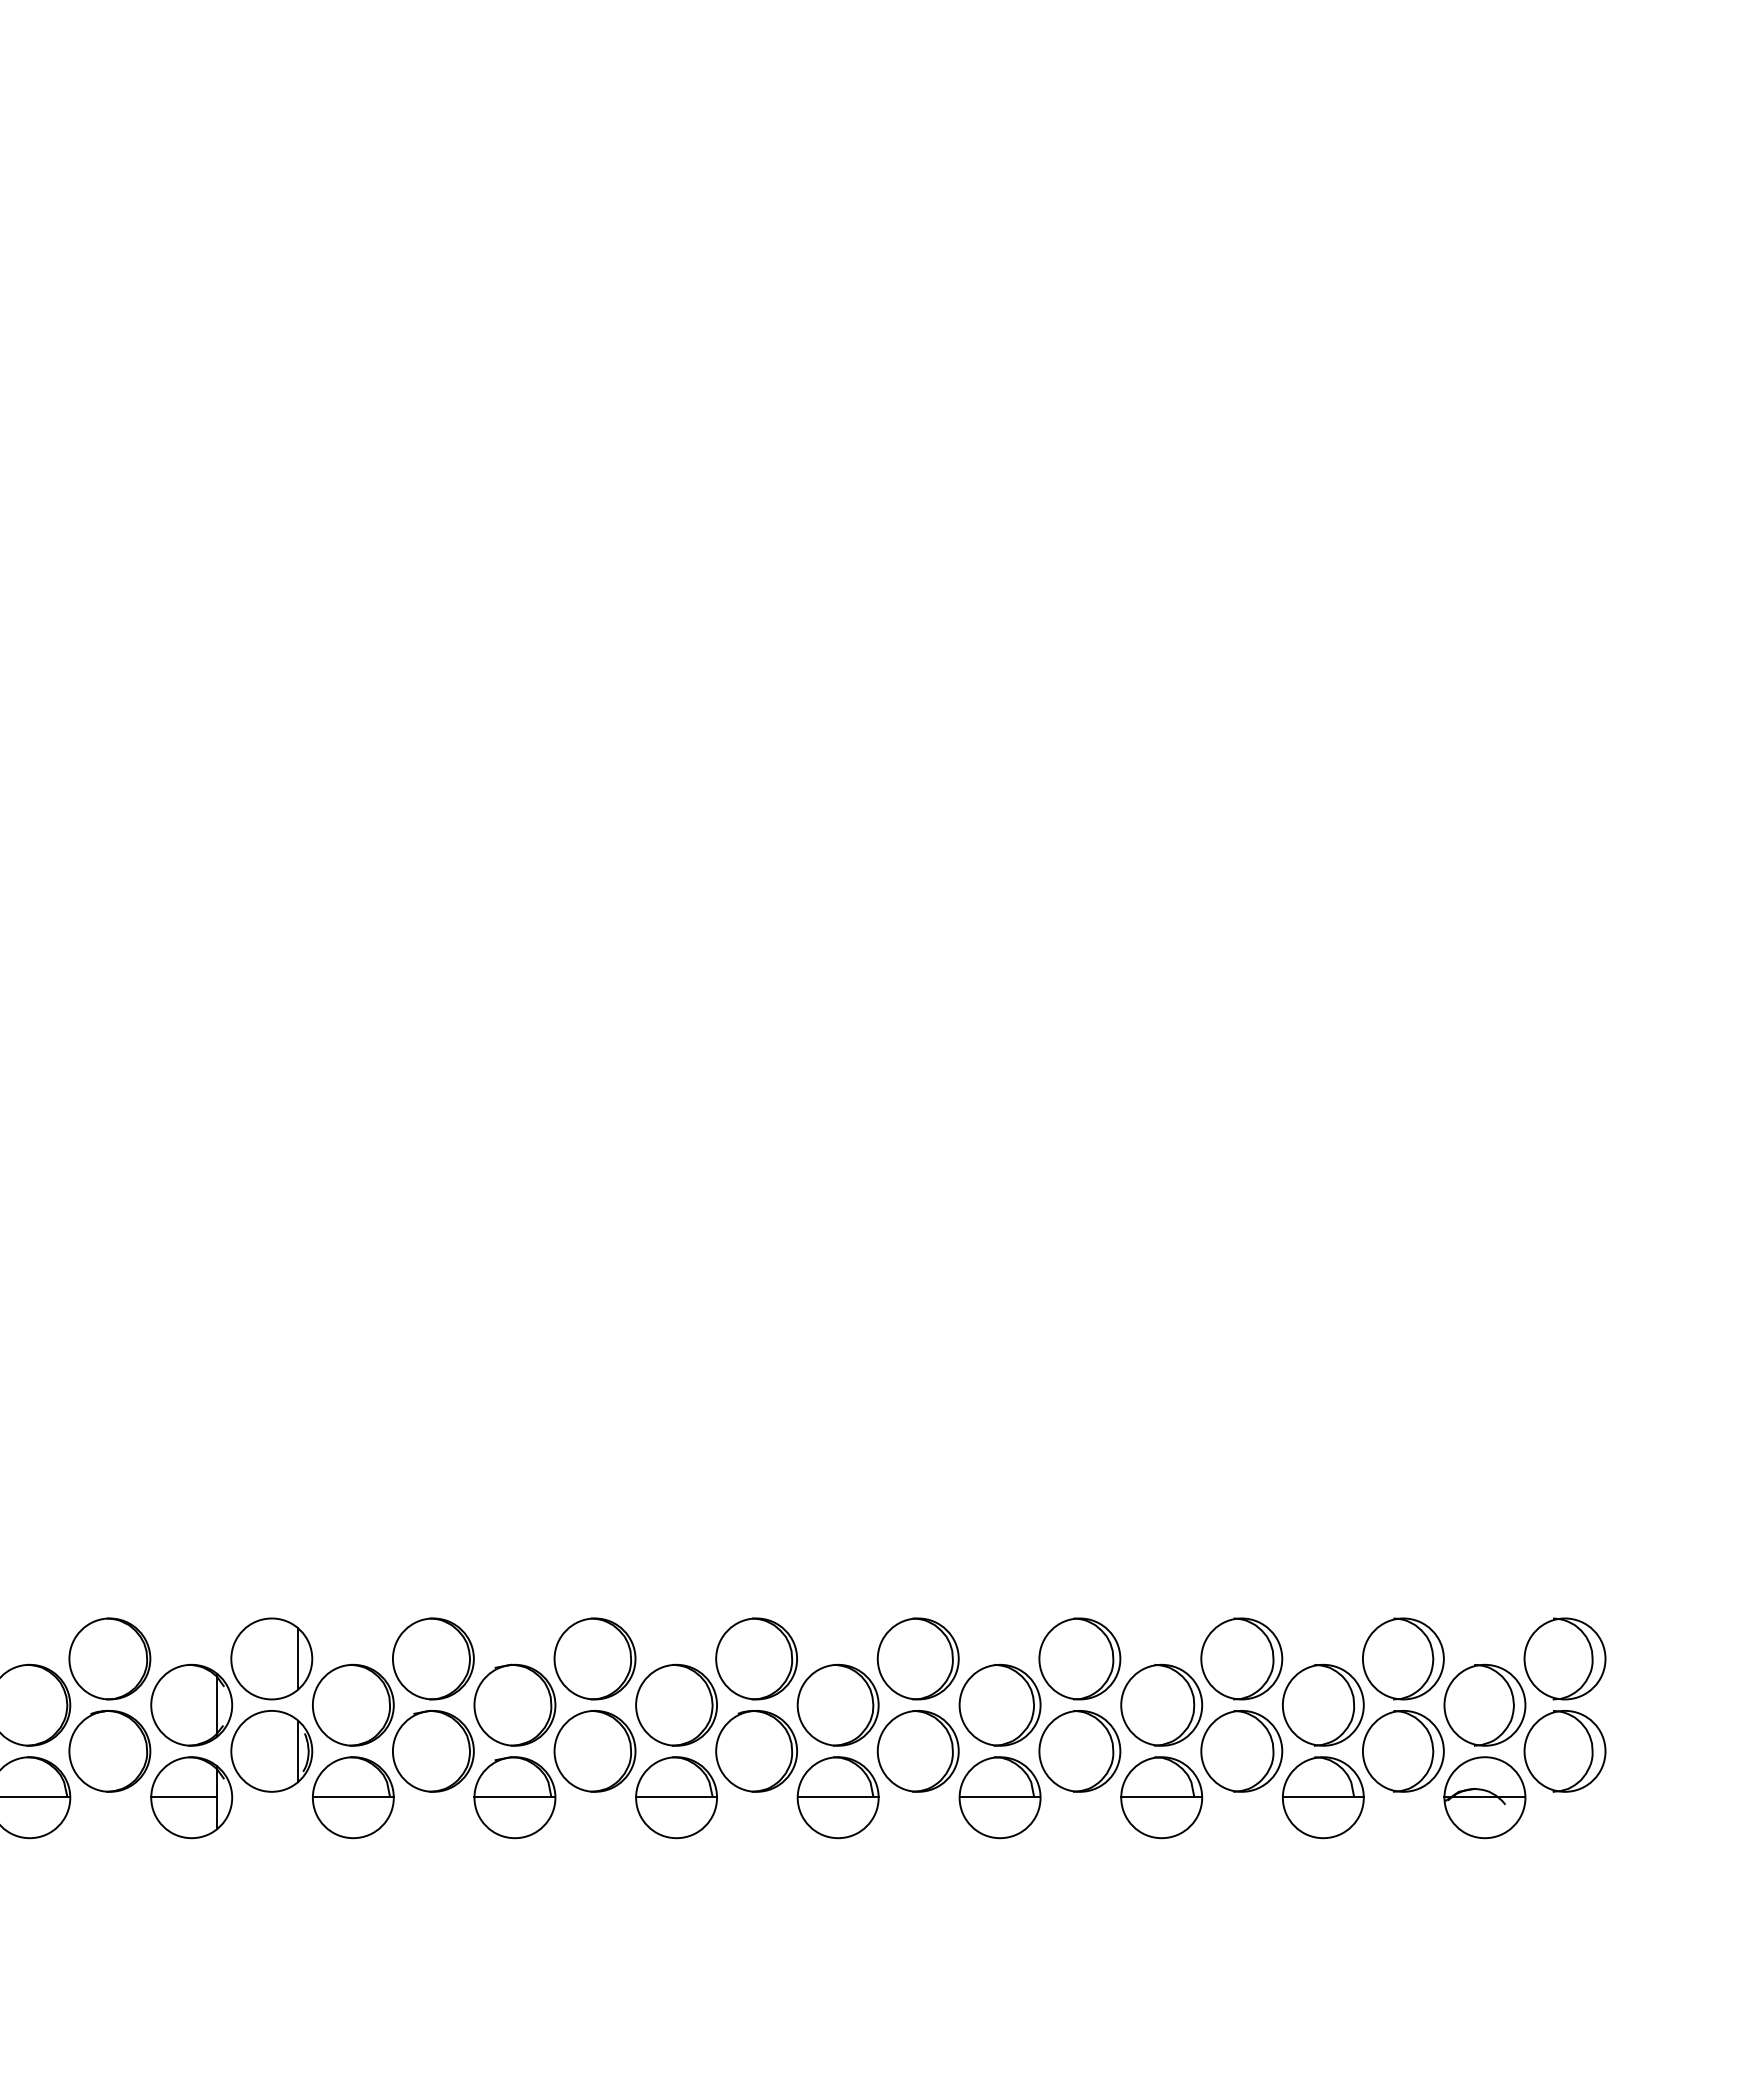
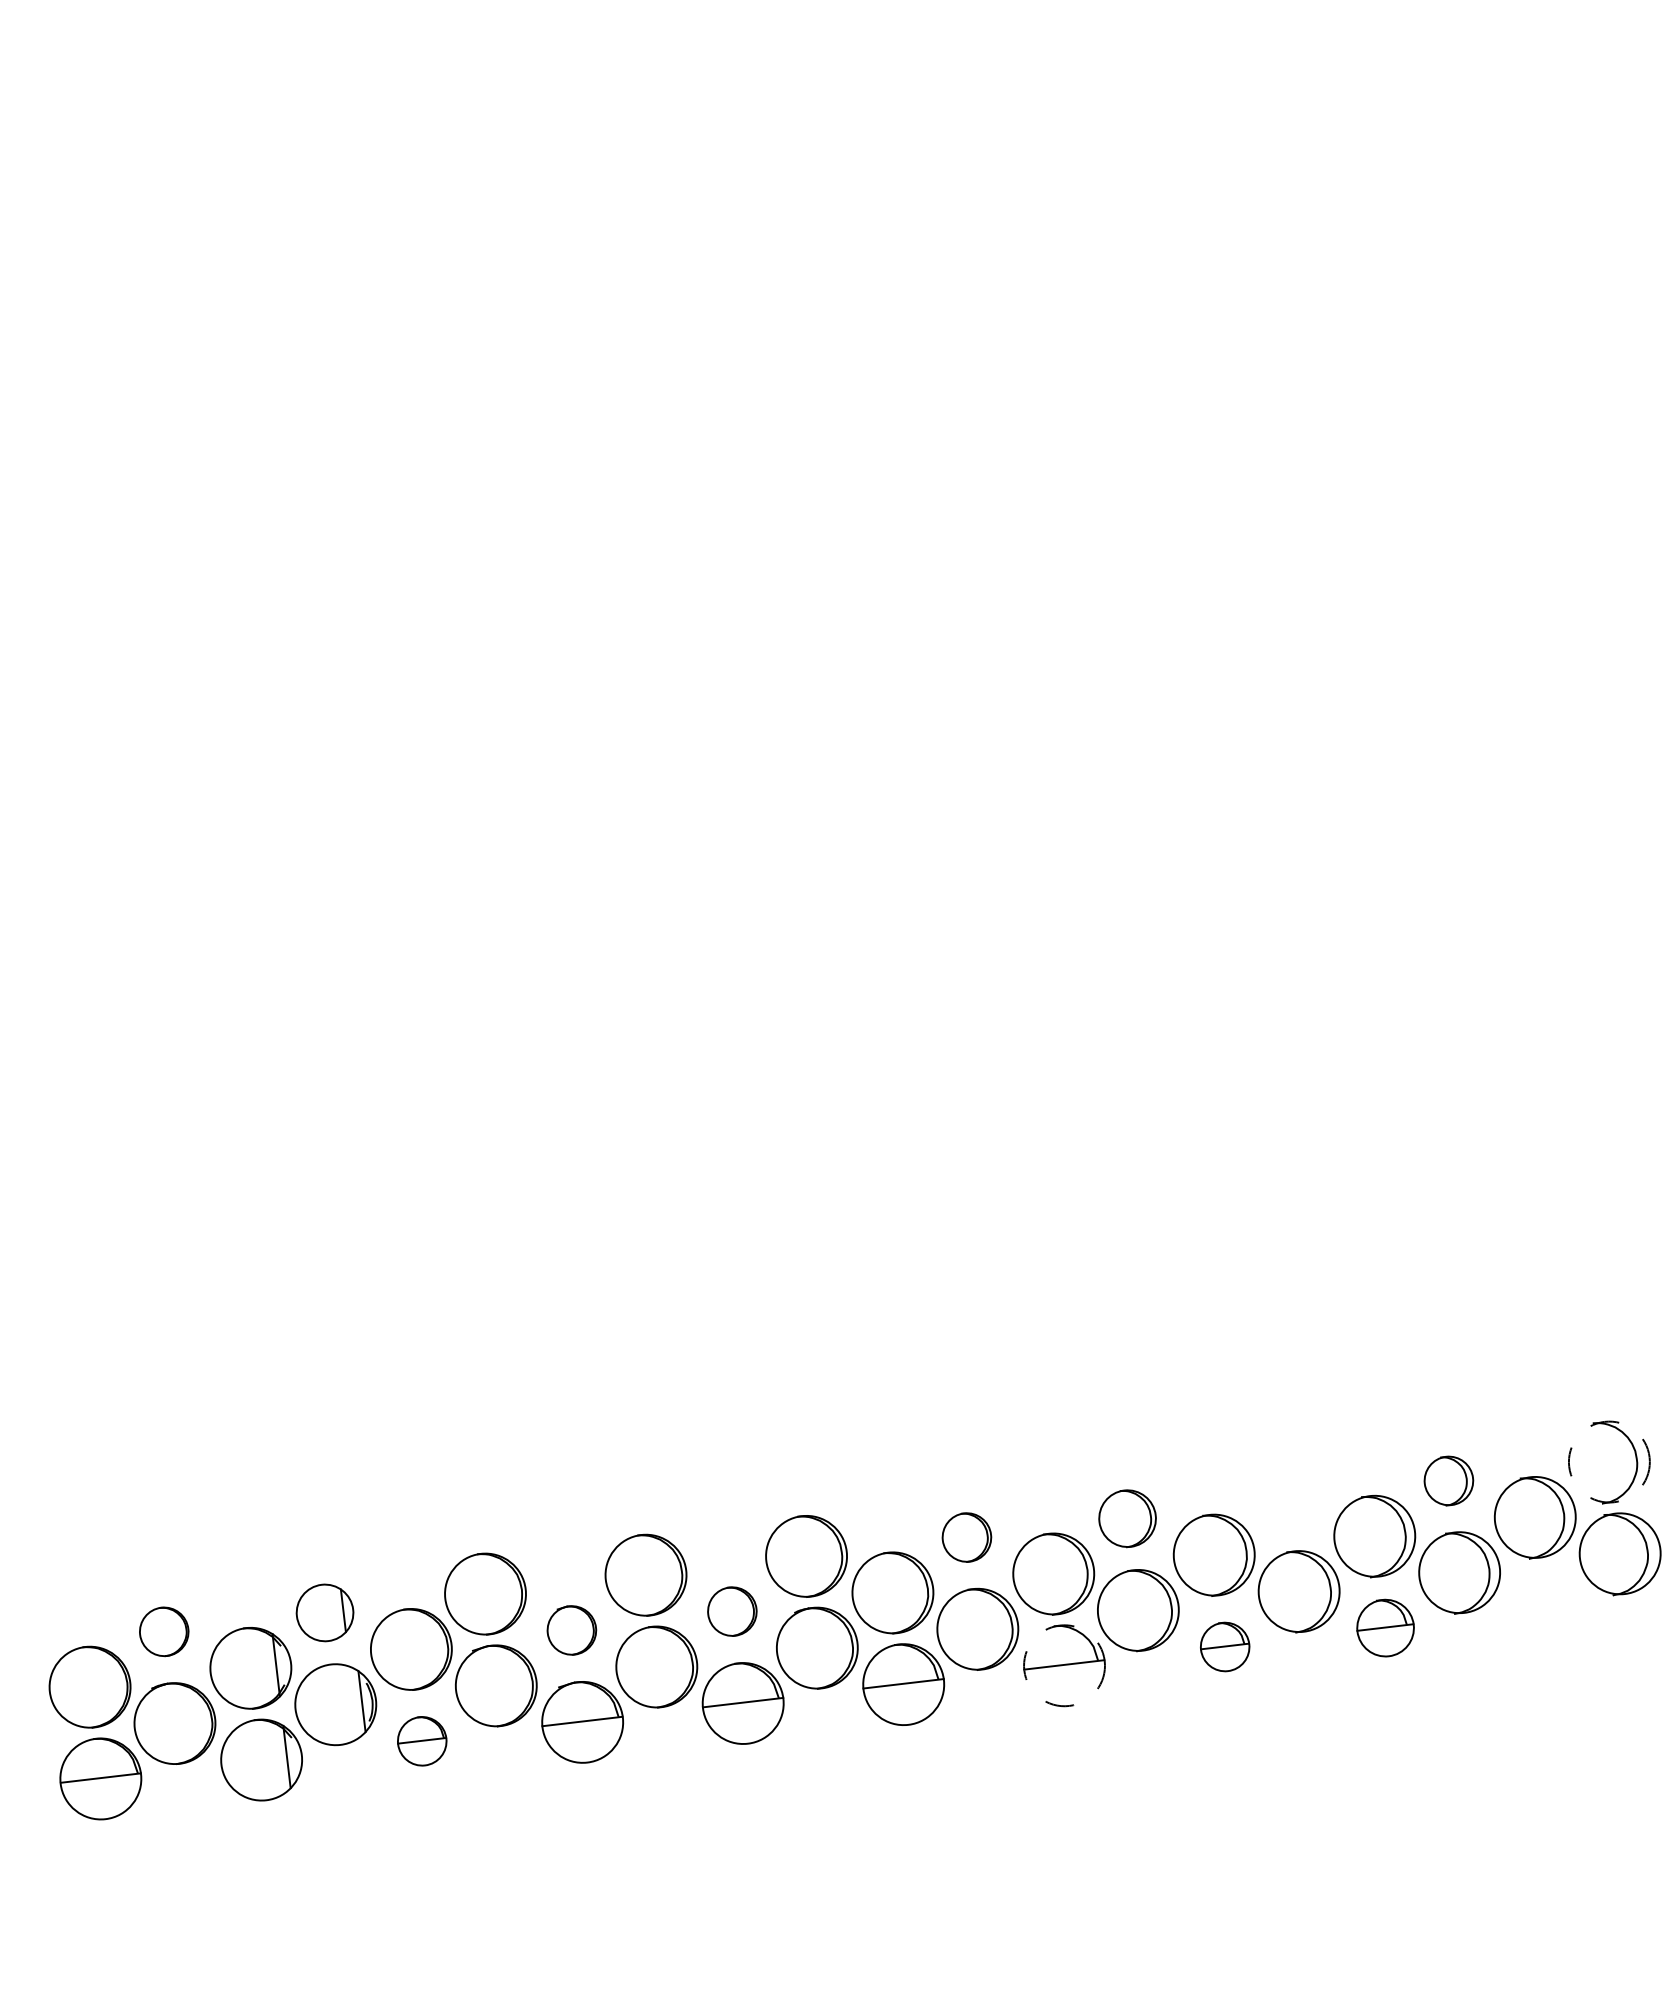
part: (109, 1658) -> (163, 1631), size x0.6
part: (271, 1658) -> (324, 1612), size x0.7
part: (917, 1658) -> (966, 1537), size x0.6
part: (1079, 1658) -> (1127, 1518), size x0.7
part: (1241, 1658) -> (1288, 1499), removed
part: (1403, 1658) -> (1448, 1480), size x0.6
circle: (1564, 1658) -> (1608, 1461), solid -> dashed
part: (514, 1704) -> (571, 1629), size x0.6
part: (676, 1704) -> (732, 1610), size x0.6
line: (184, 1796) -> (254, 1759), removed
part: (353, 1797) -> (422, 1741), size x0.6
circle: (999, 1797) -> (1063, 1665), solid -> dashed
part: (1161, 1797) -> (1224, 1646), size x0.6
part: (1323, 1797) -> (1385, 1627), size x0.7
part: (1484, 1797) -> (1545, 1609), removed

